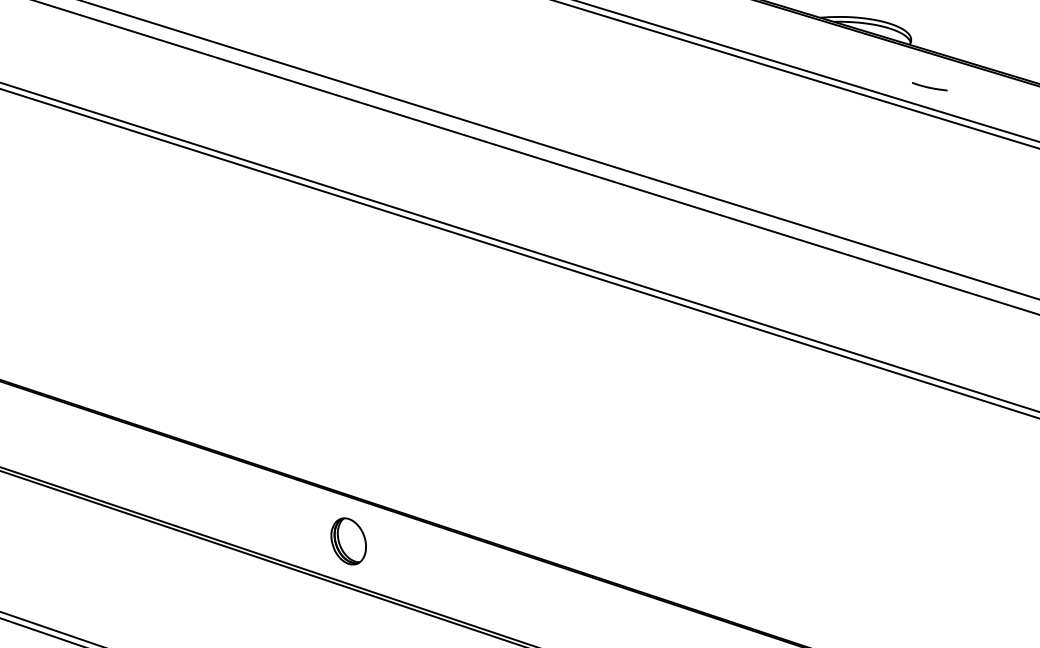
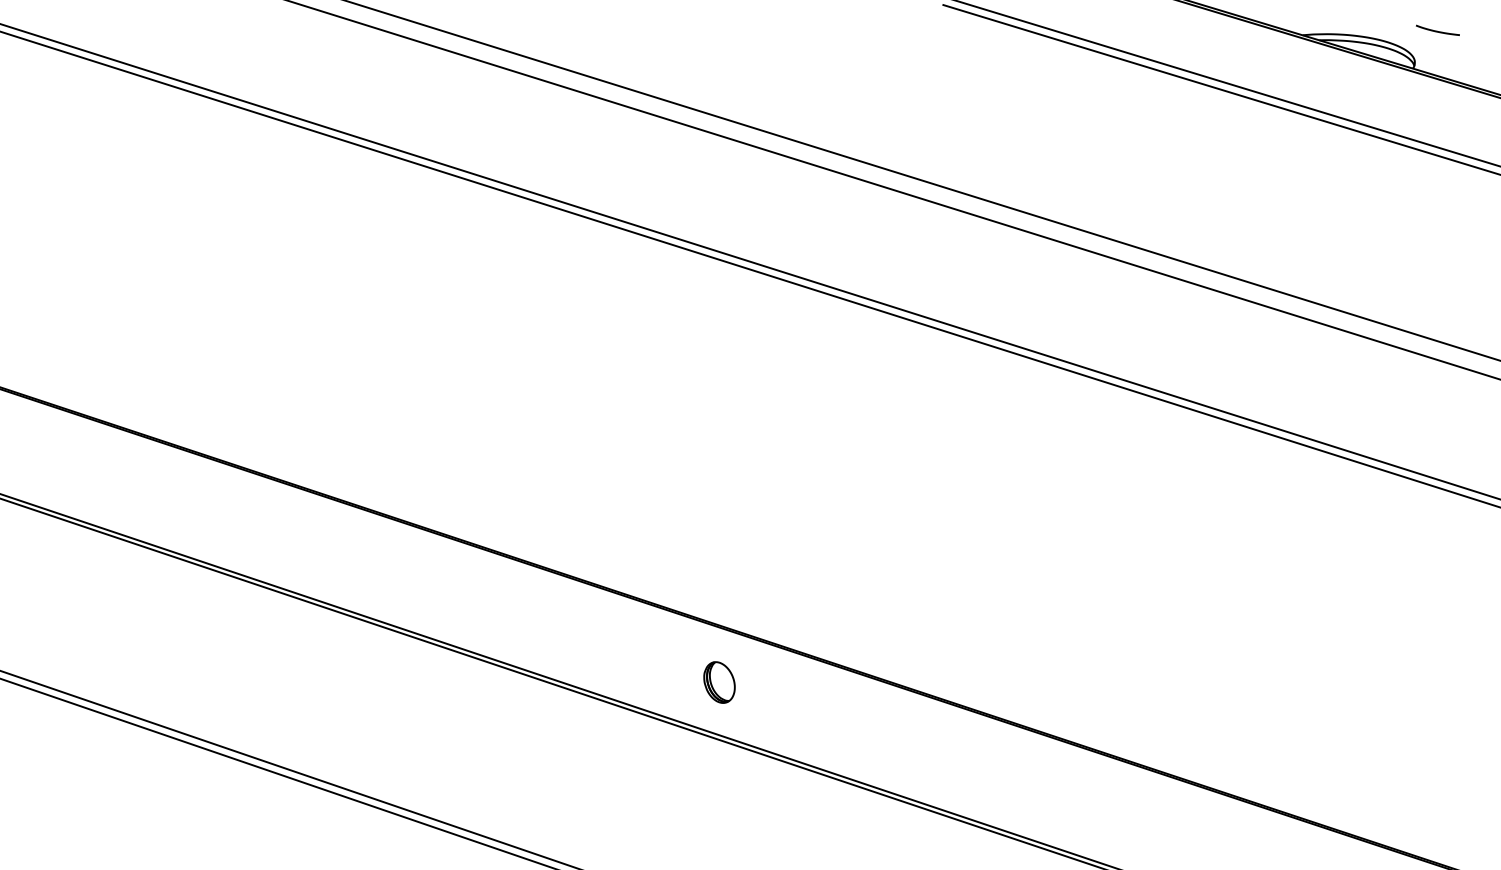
curve: (929, 86) -> (1437, 30), moved
part: (348, 541) -> (719, 682), size x0.71

